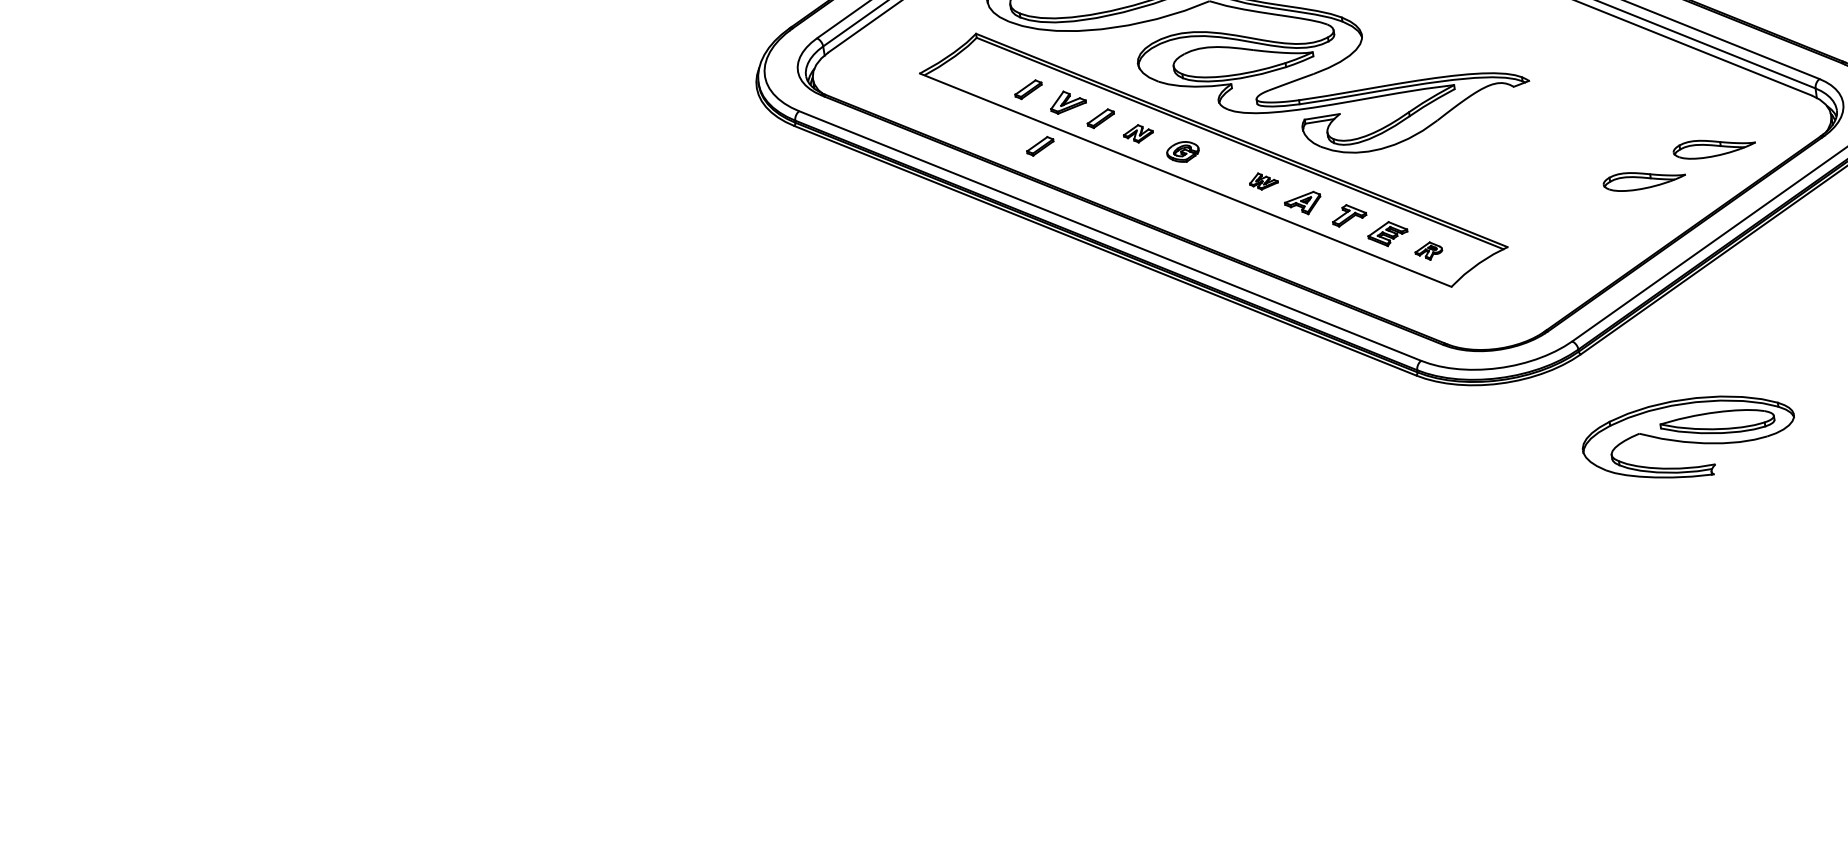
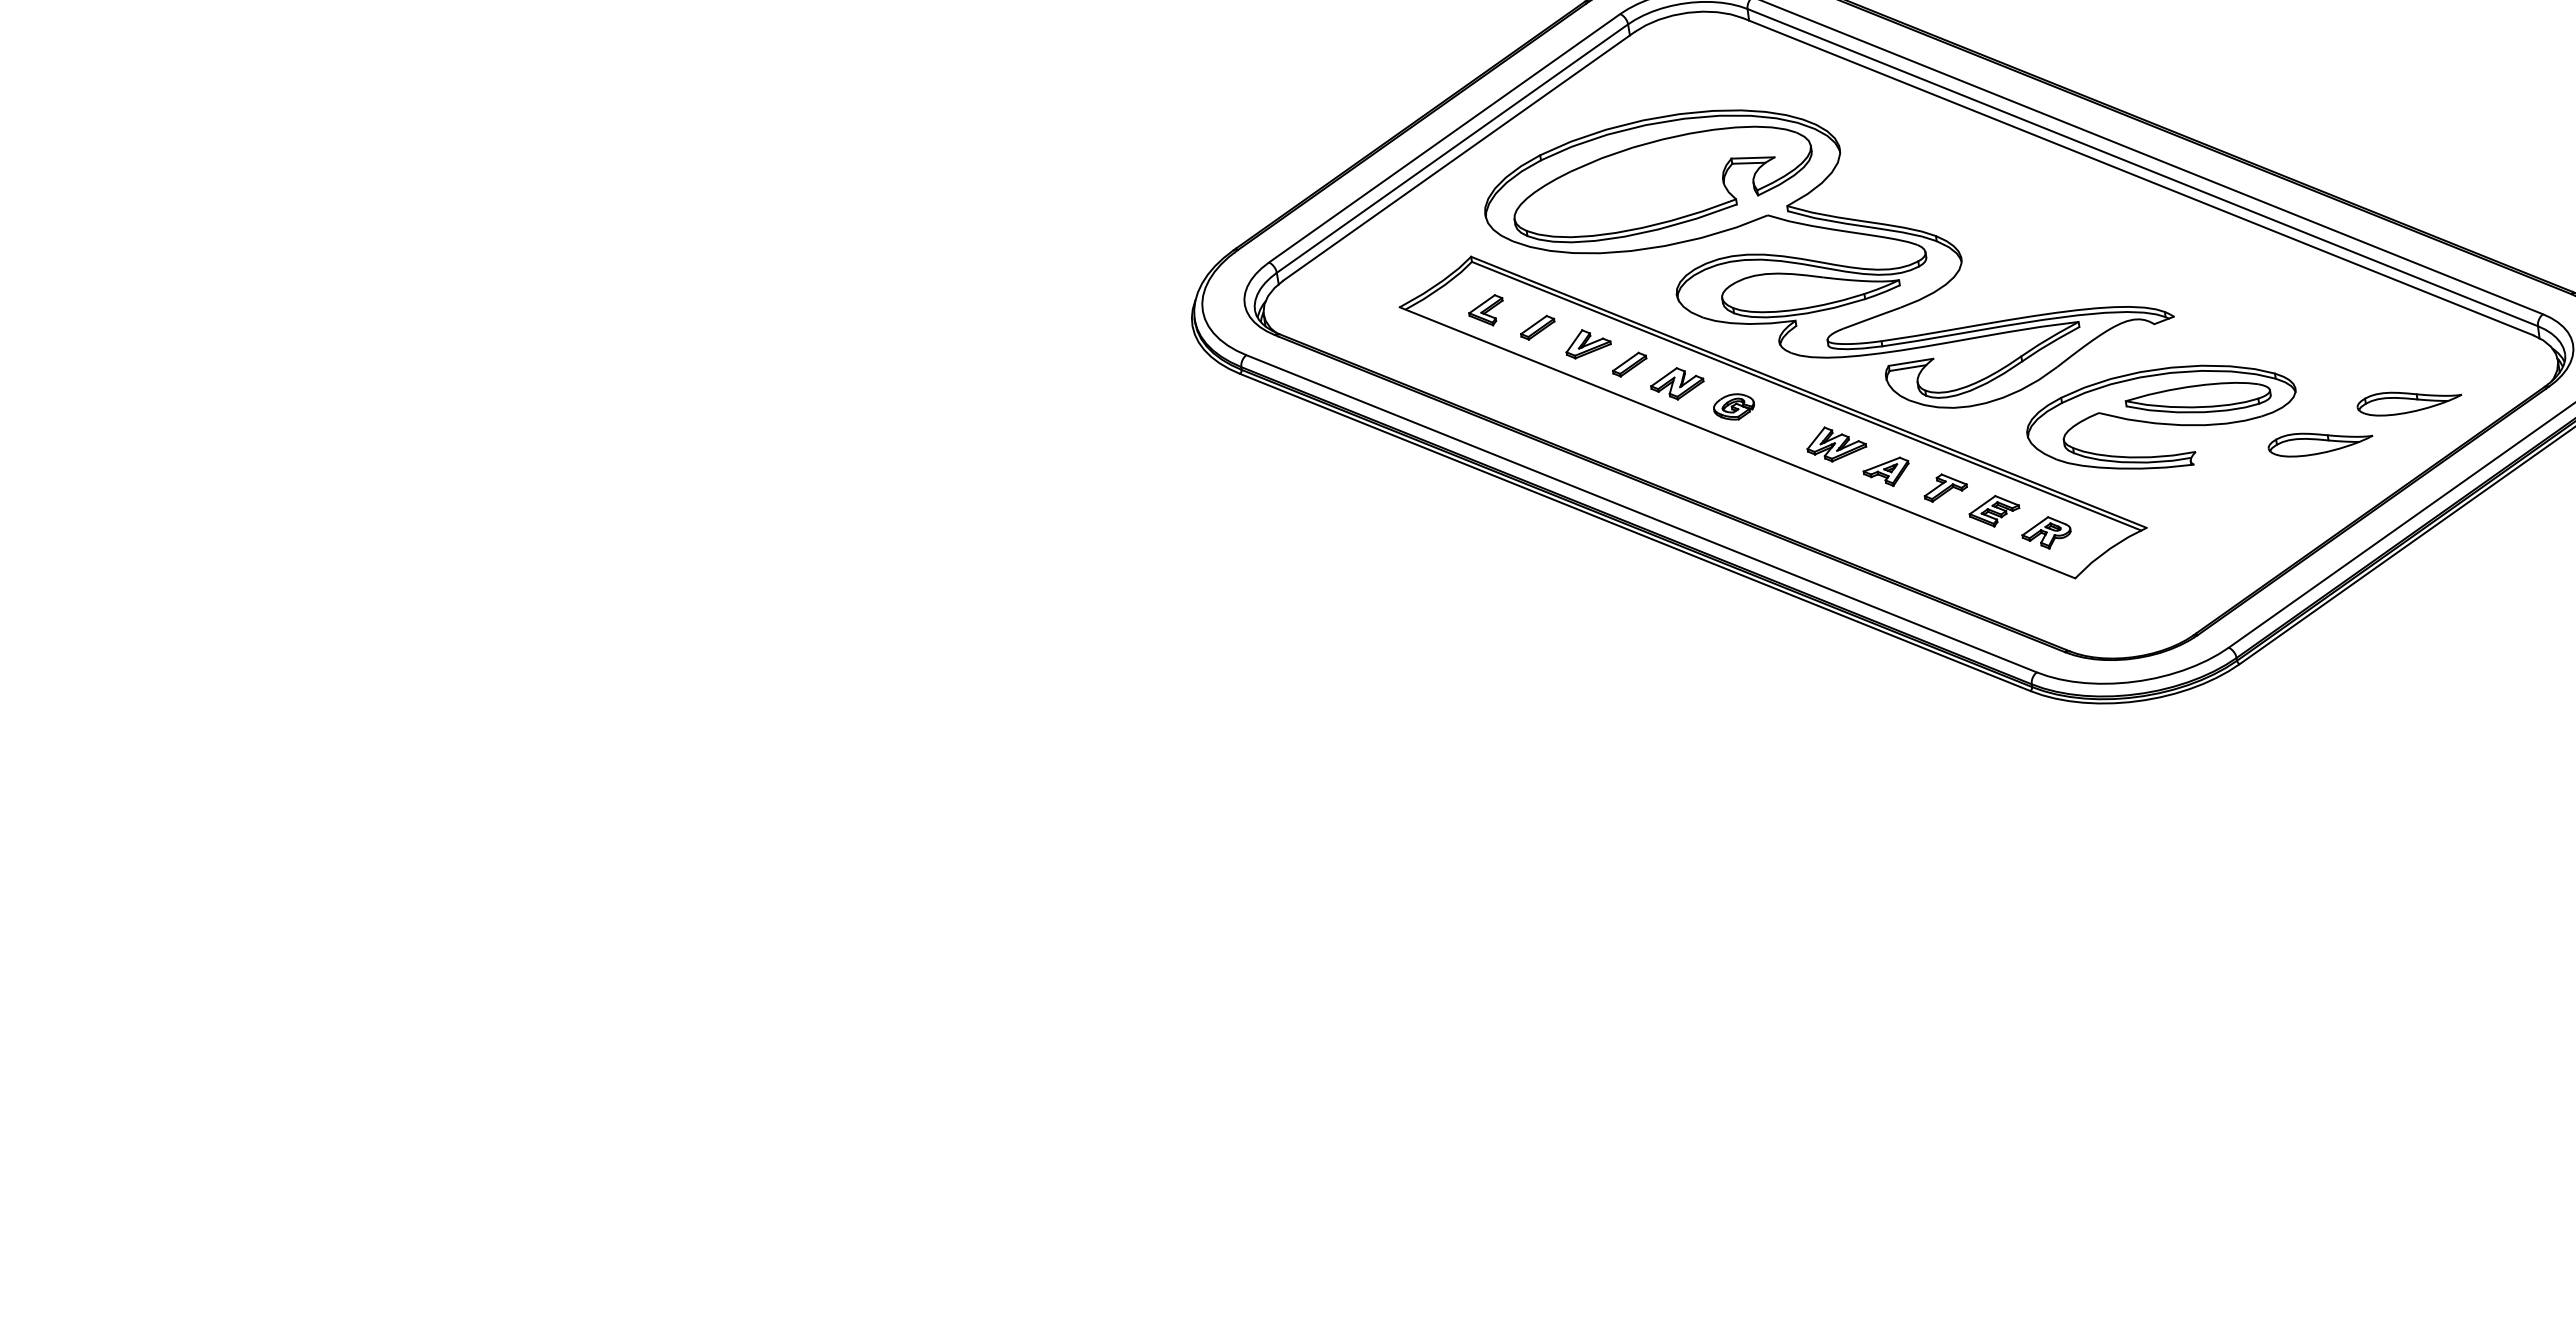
part: (987, 76) -> (1485, 310), added
part: (1138, 133) -> (1677, 383), size x1.43
part: (1040, 146) -> (1552, 399), removed
part: (1263, 181) -> (1836, 444), size x1.67
part: (1428, 250) -> (2046, 532), size x1.43
part: (1688, 436) -> (2161, 416), moved

